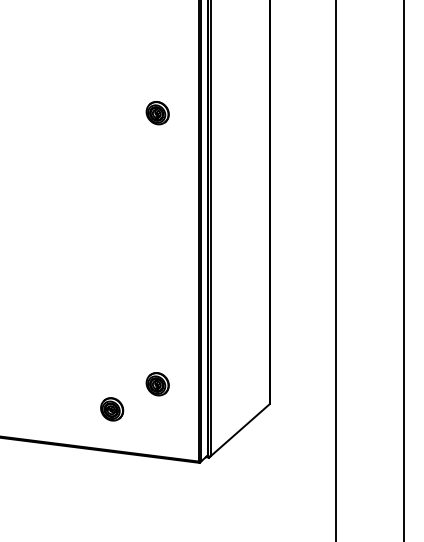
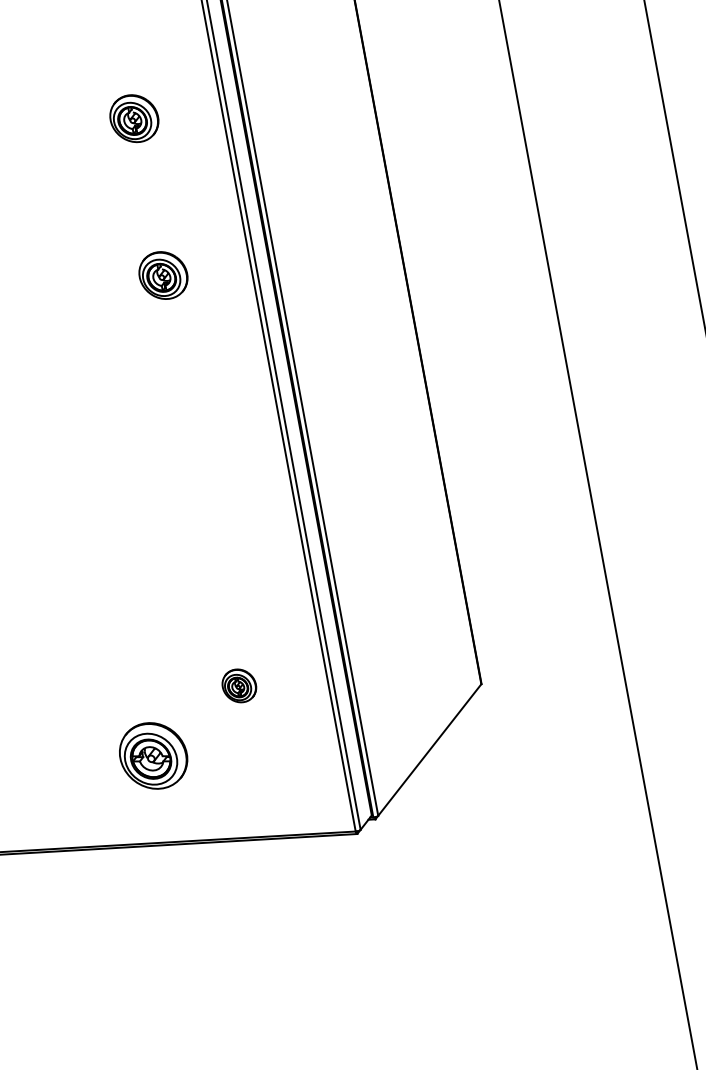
part: (157, 188) -> (163, 276), added
part: (157, 384) -> (239, 686), size x0.7
part: (112, 409) -> (154, 756), size x1.4

